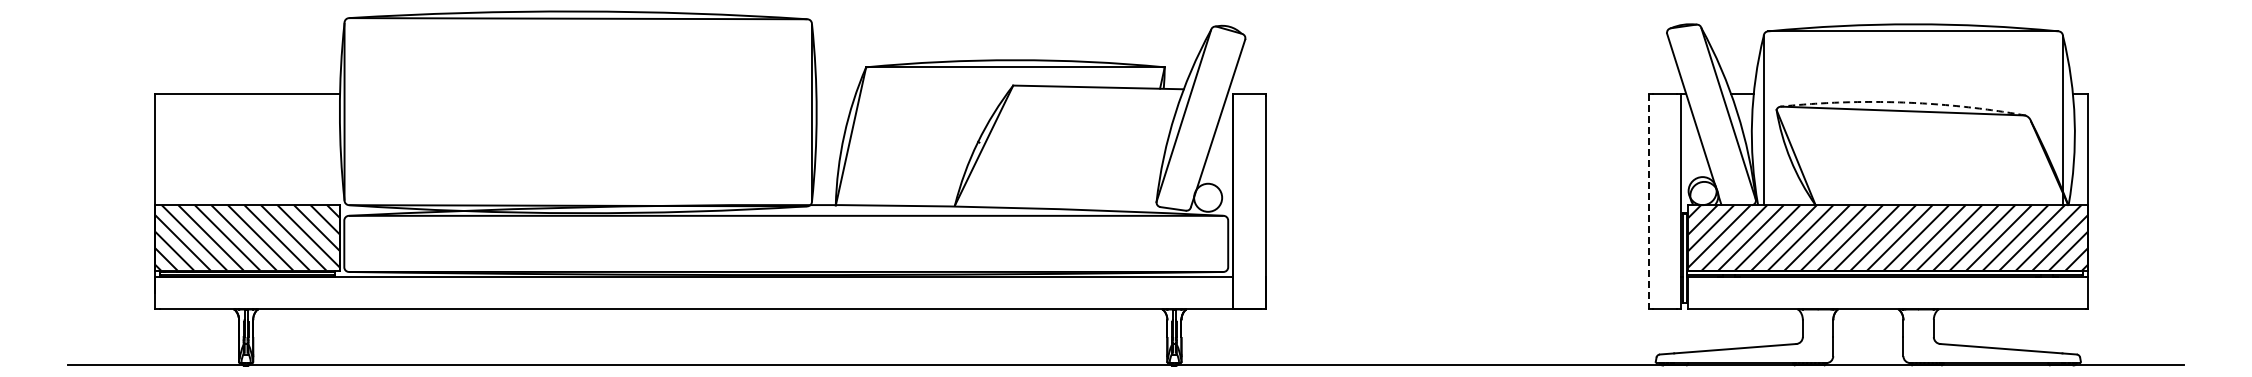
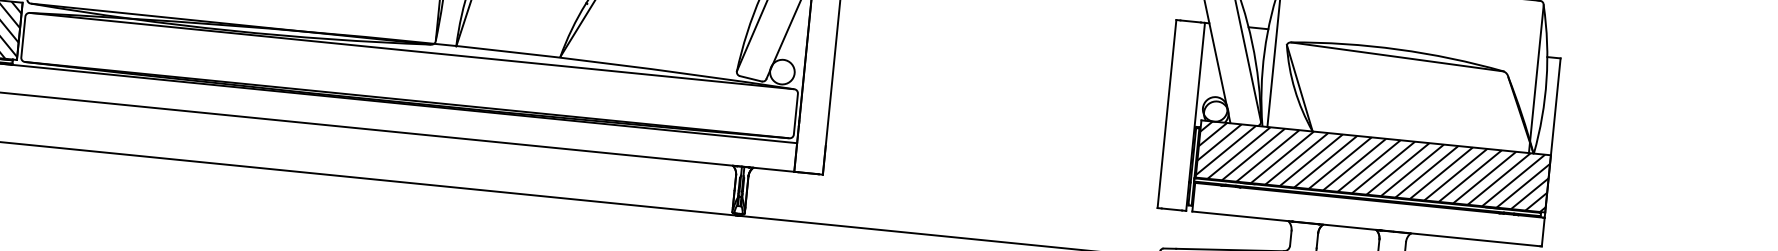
arc: (1903, 102) -> (1398, 49), dashed -> solid
line: (1648, 201) -> (1166, 113), dashed -> solid

